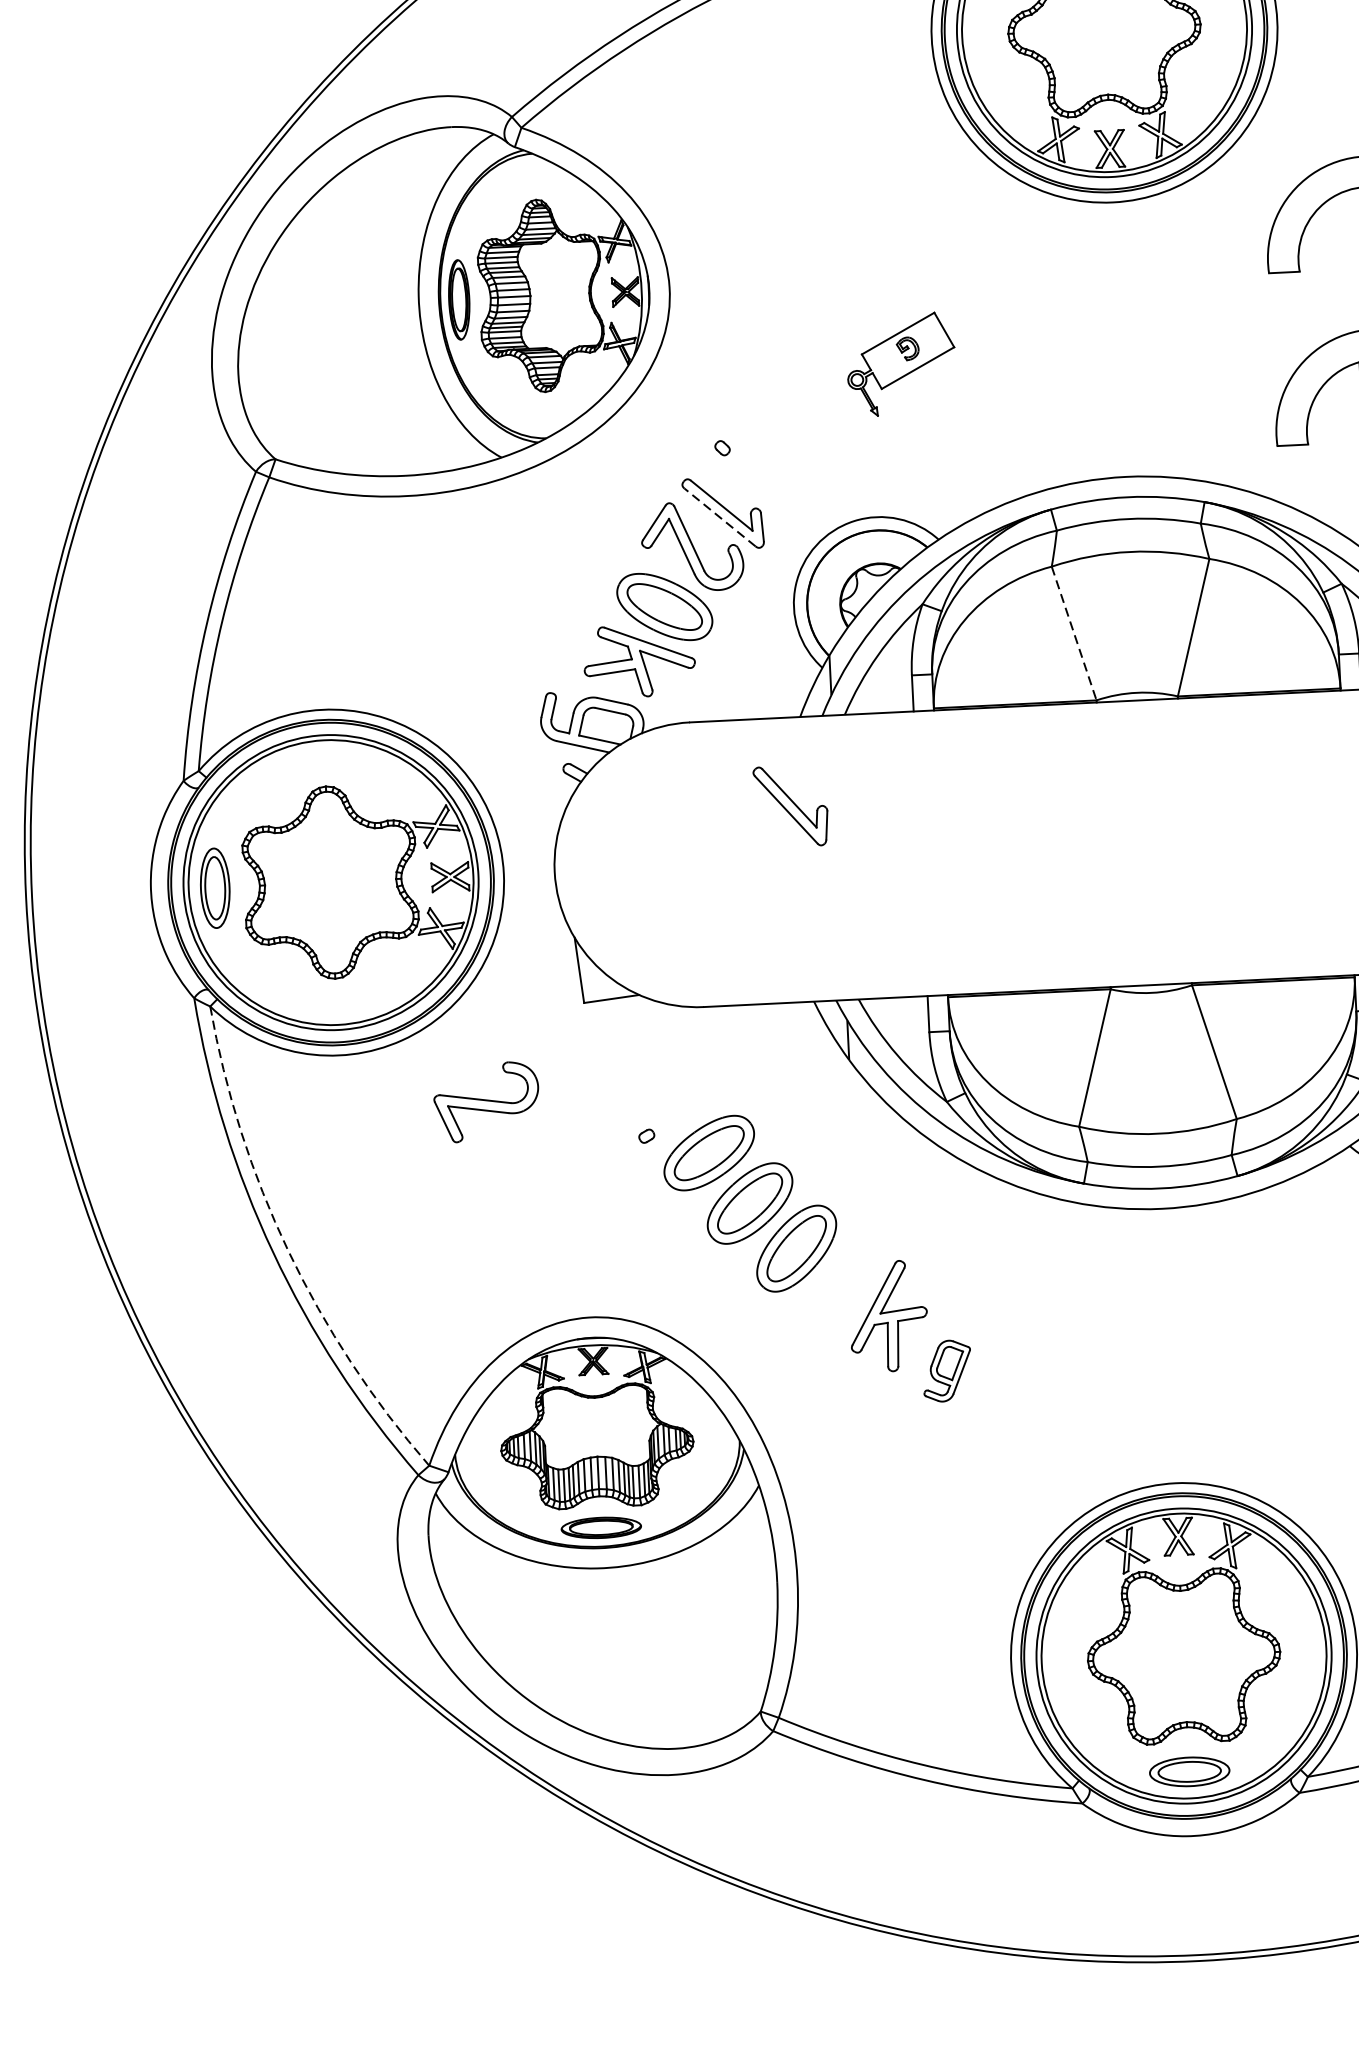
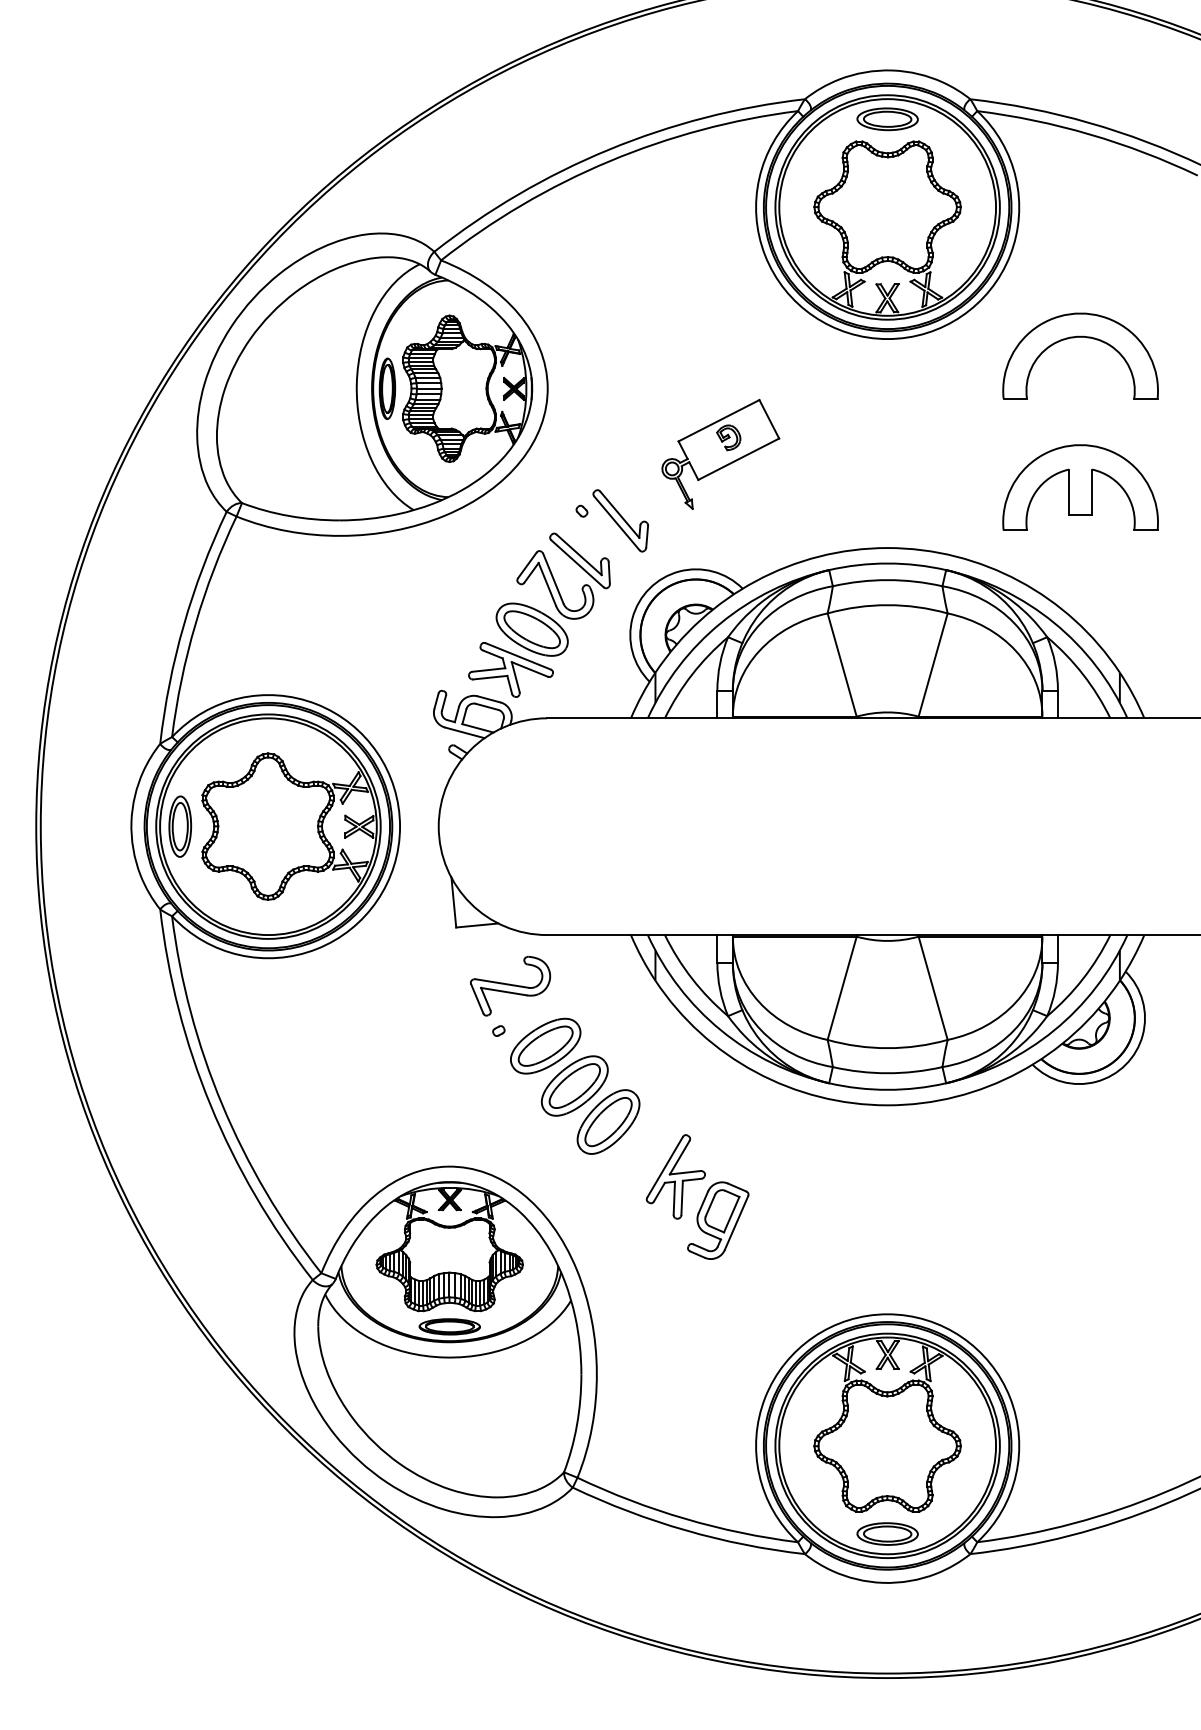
part: (900, 363) -> (720, 453), size x1.43
line: (720, 517) -> (577, 563), dashed -> solid
line: (1074, 634) -> (842, 665), dashed -> solid
part: (790, 805) -> (620, 520), moved
part: (486, 1101) -> (510, 985), moved
arc: (288, 1250) -> (222, 1104), dashed -> solid
part: (947, 1370) -> (718, 1220), size x1.67

